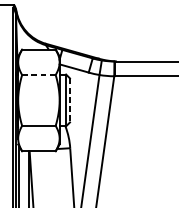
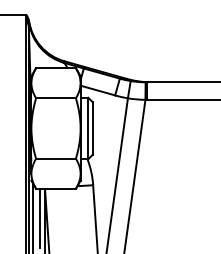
line: (39, 75) -> (56, 98), dashed -> solid
line: (69, 100) -> (92, 128), dashed -> solid
line: (25, 175) -> (39, 217), added

